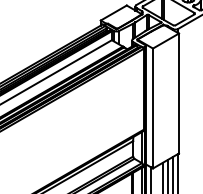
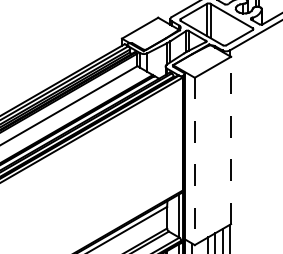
line: (178, 93) -> (230, 140), solid -> dashed
line: (153, 108) -> (195, 161), solid -> dashed

